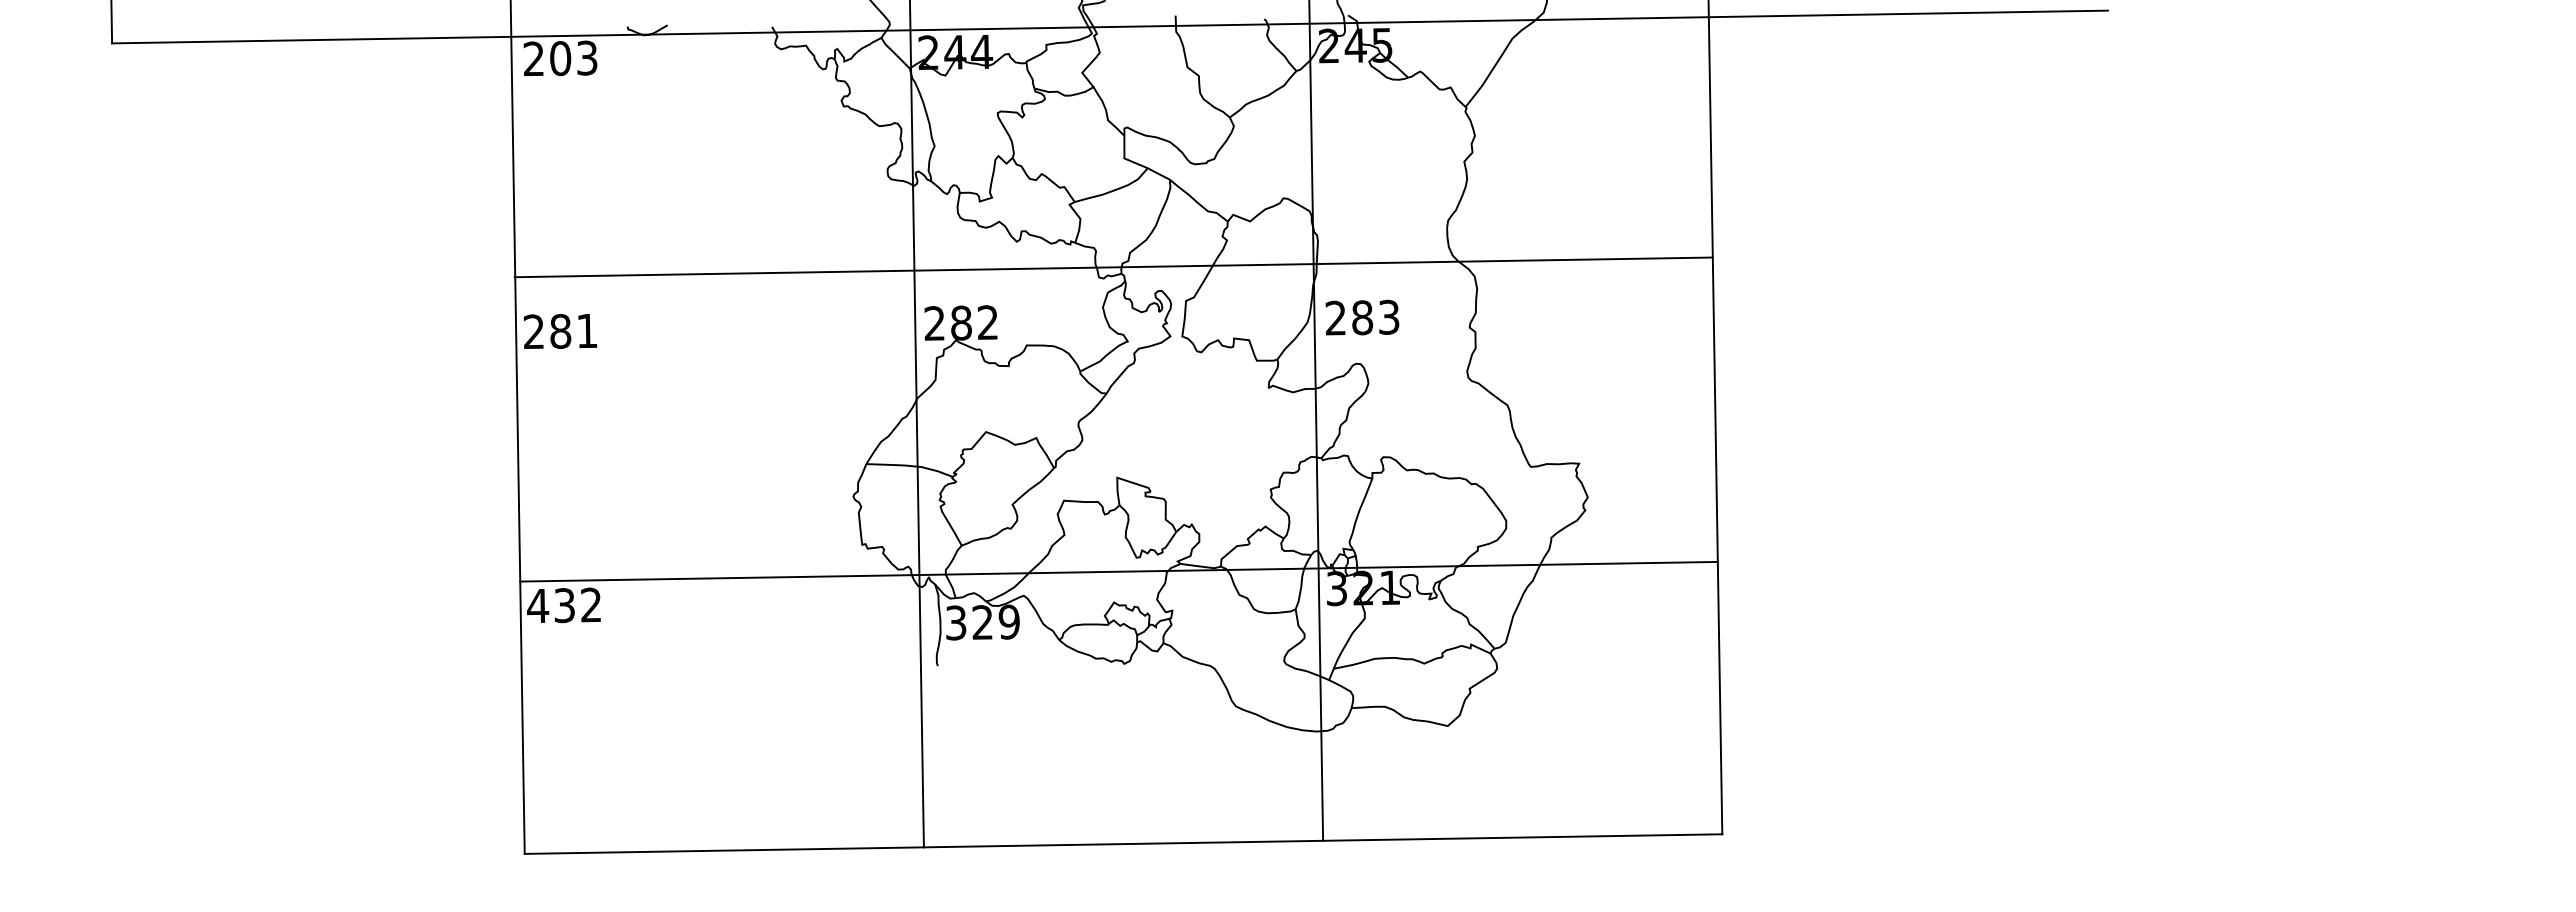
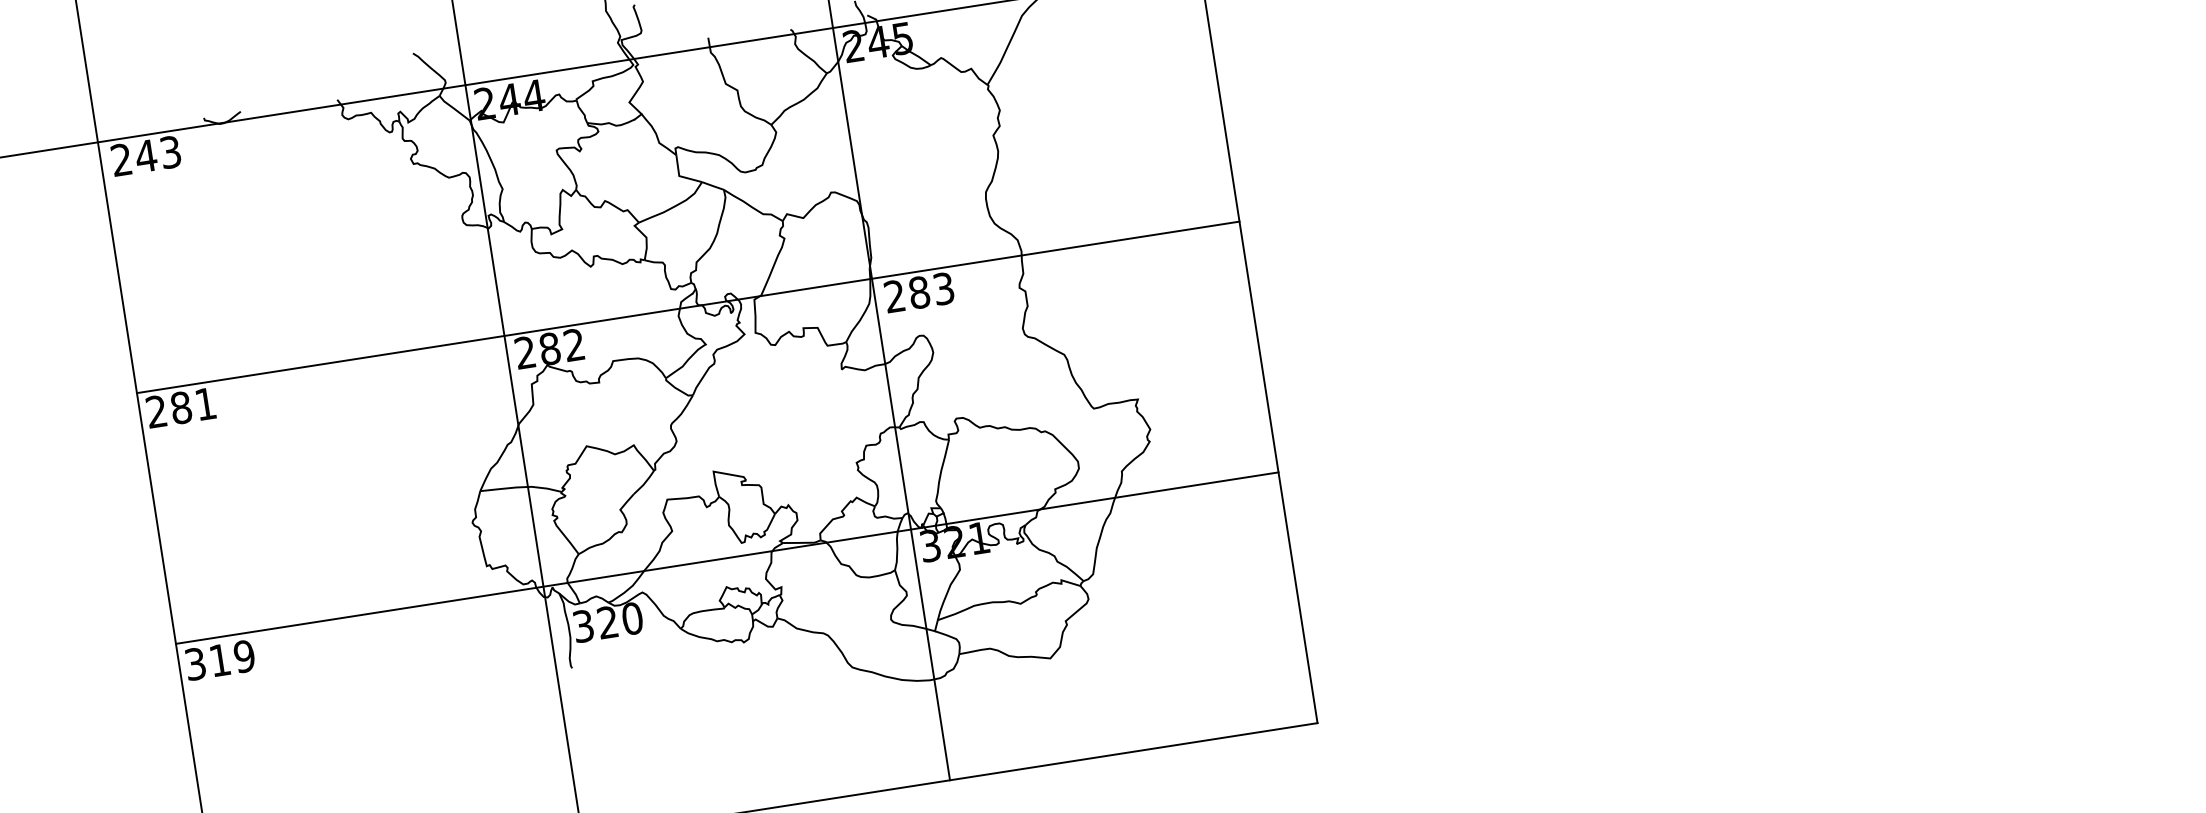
text: (560, 58) -> (146, 156), 203 -> 243
line: (1113, 267) -> (688, 307), moved
text: (564, 605) -> (219, 660), 432 -> 319
text: (1008, 622) -> (631, 619), 329 -> 320

